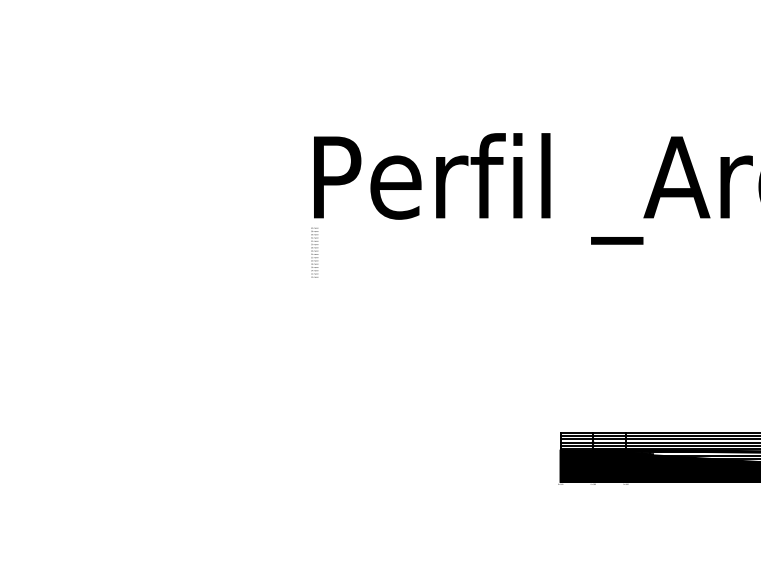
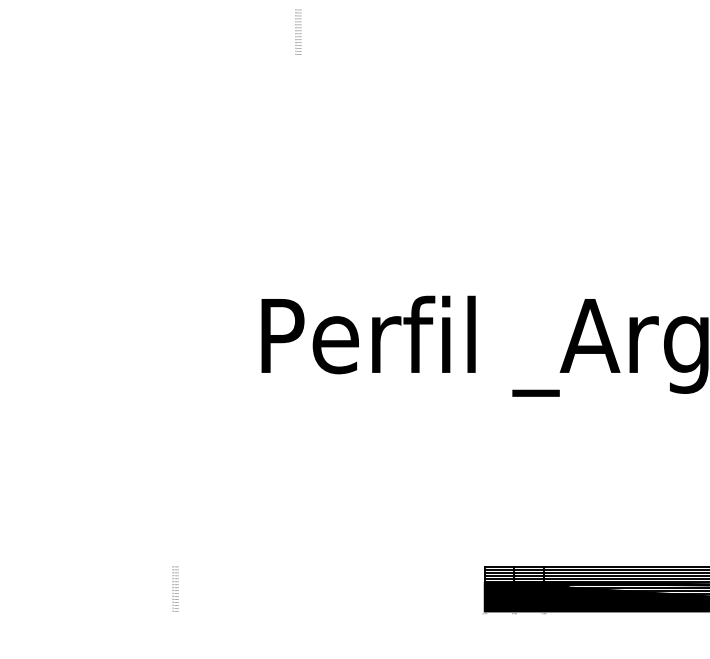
text: (314, 252) -> (175, 588), moved

